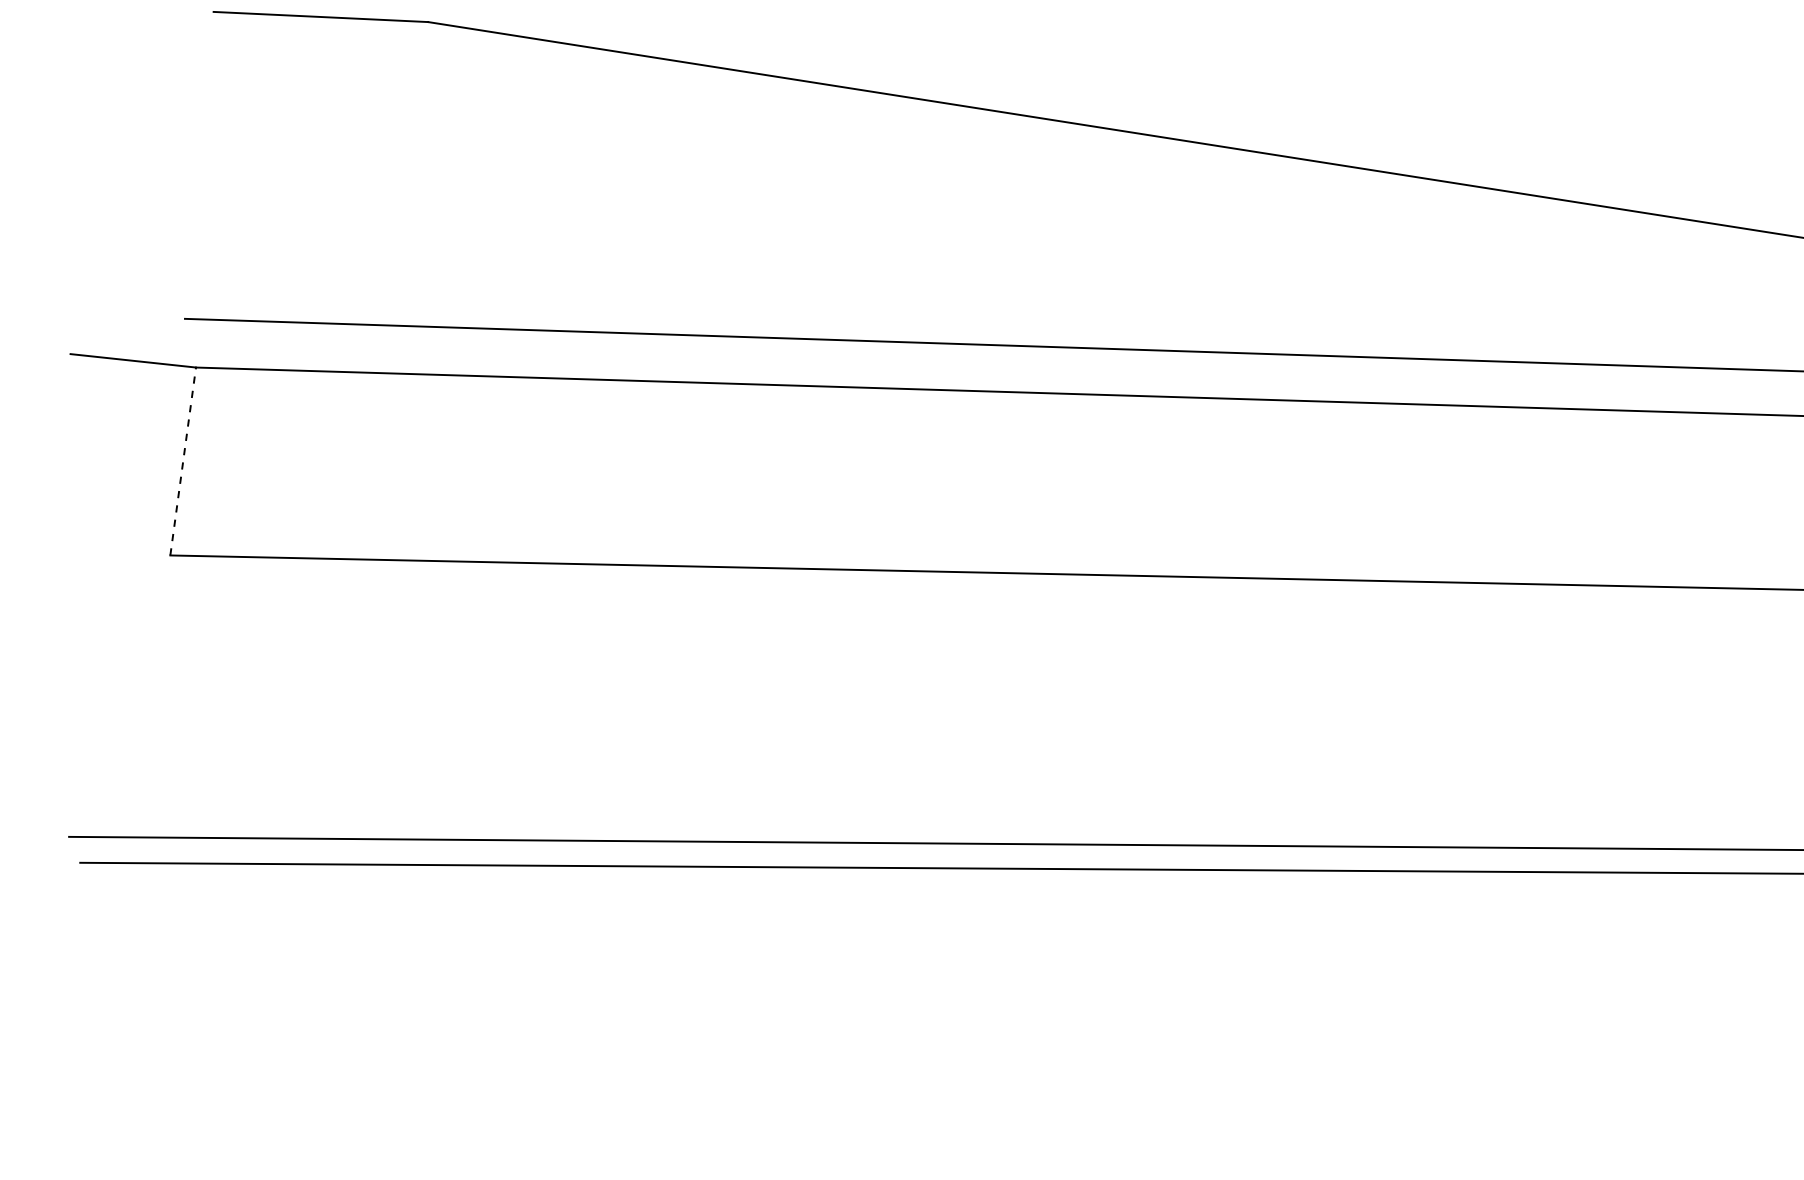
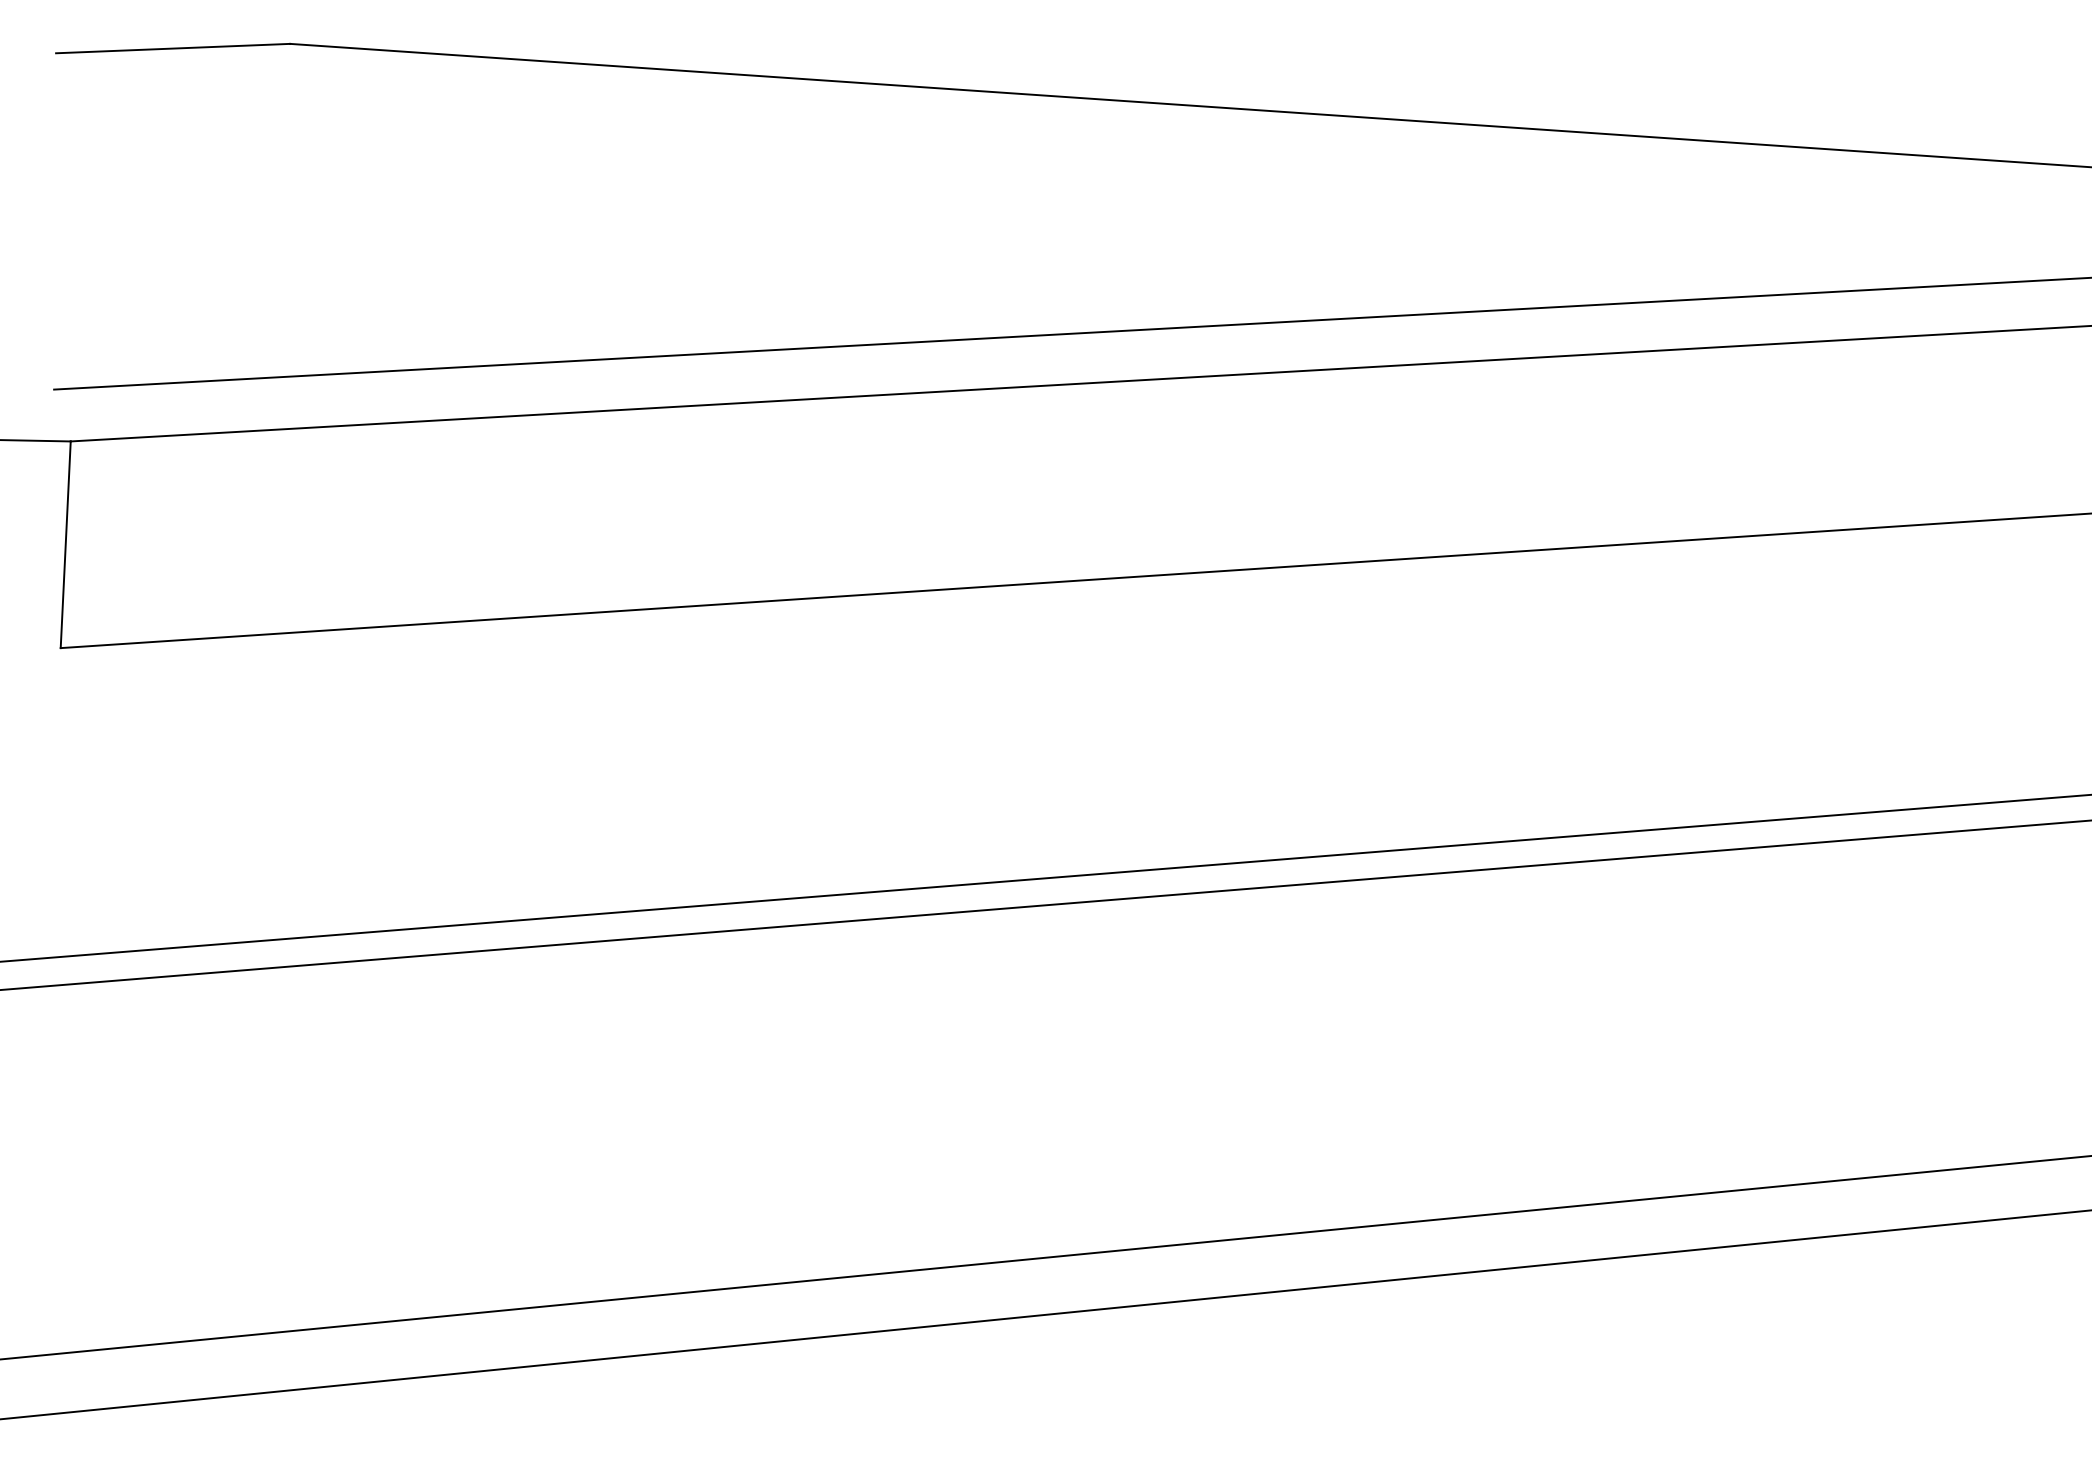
line: (183, 461) -> (65, 544), dashed -> solid

